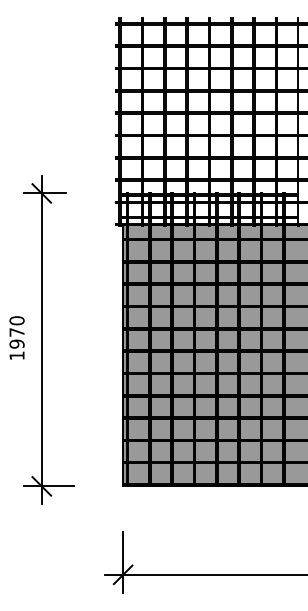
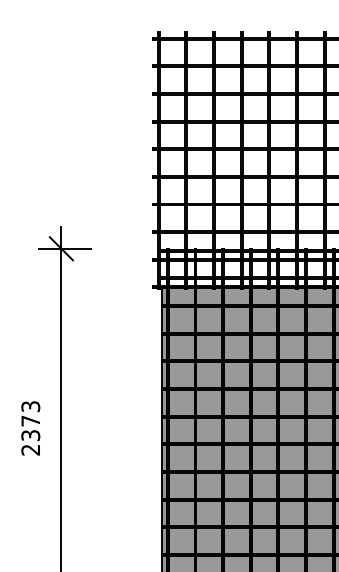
text: (16, 338) -> (30, 428), 1970 -> 2373

